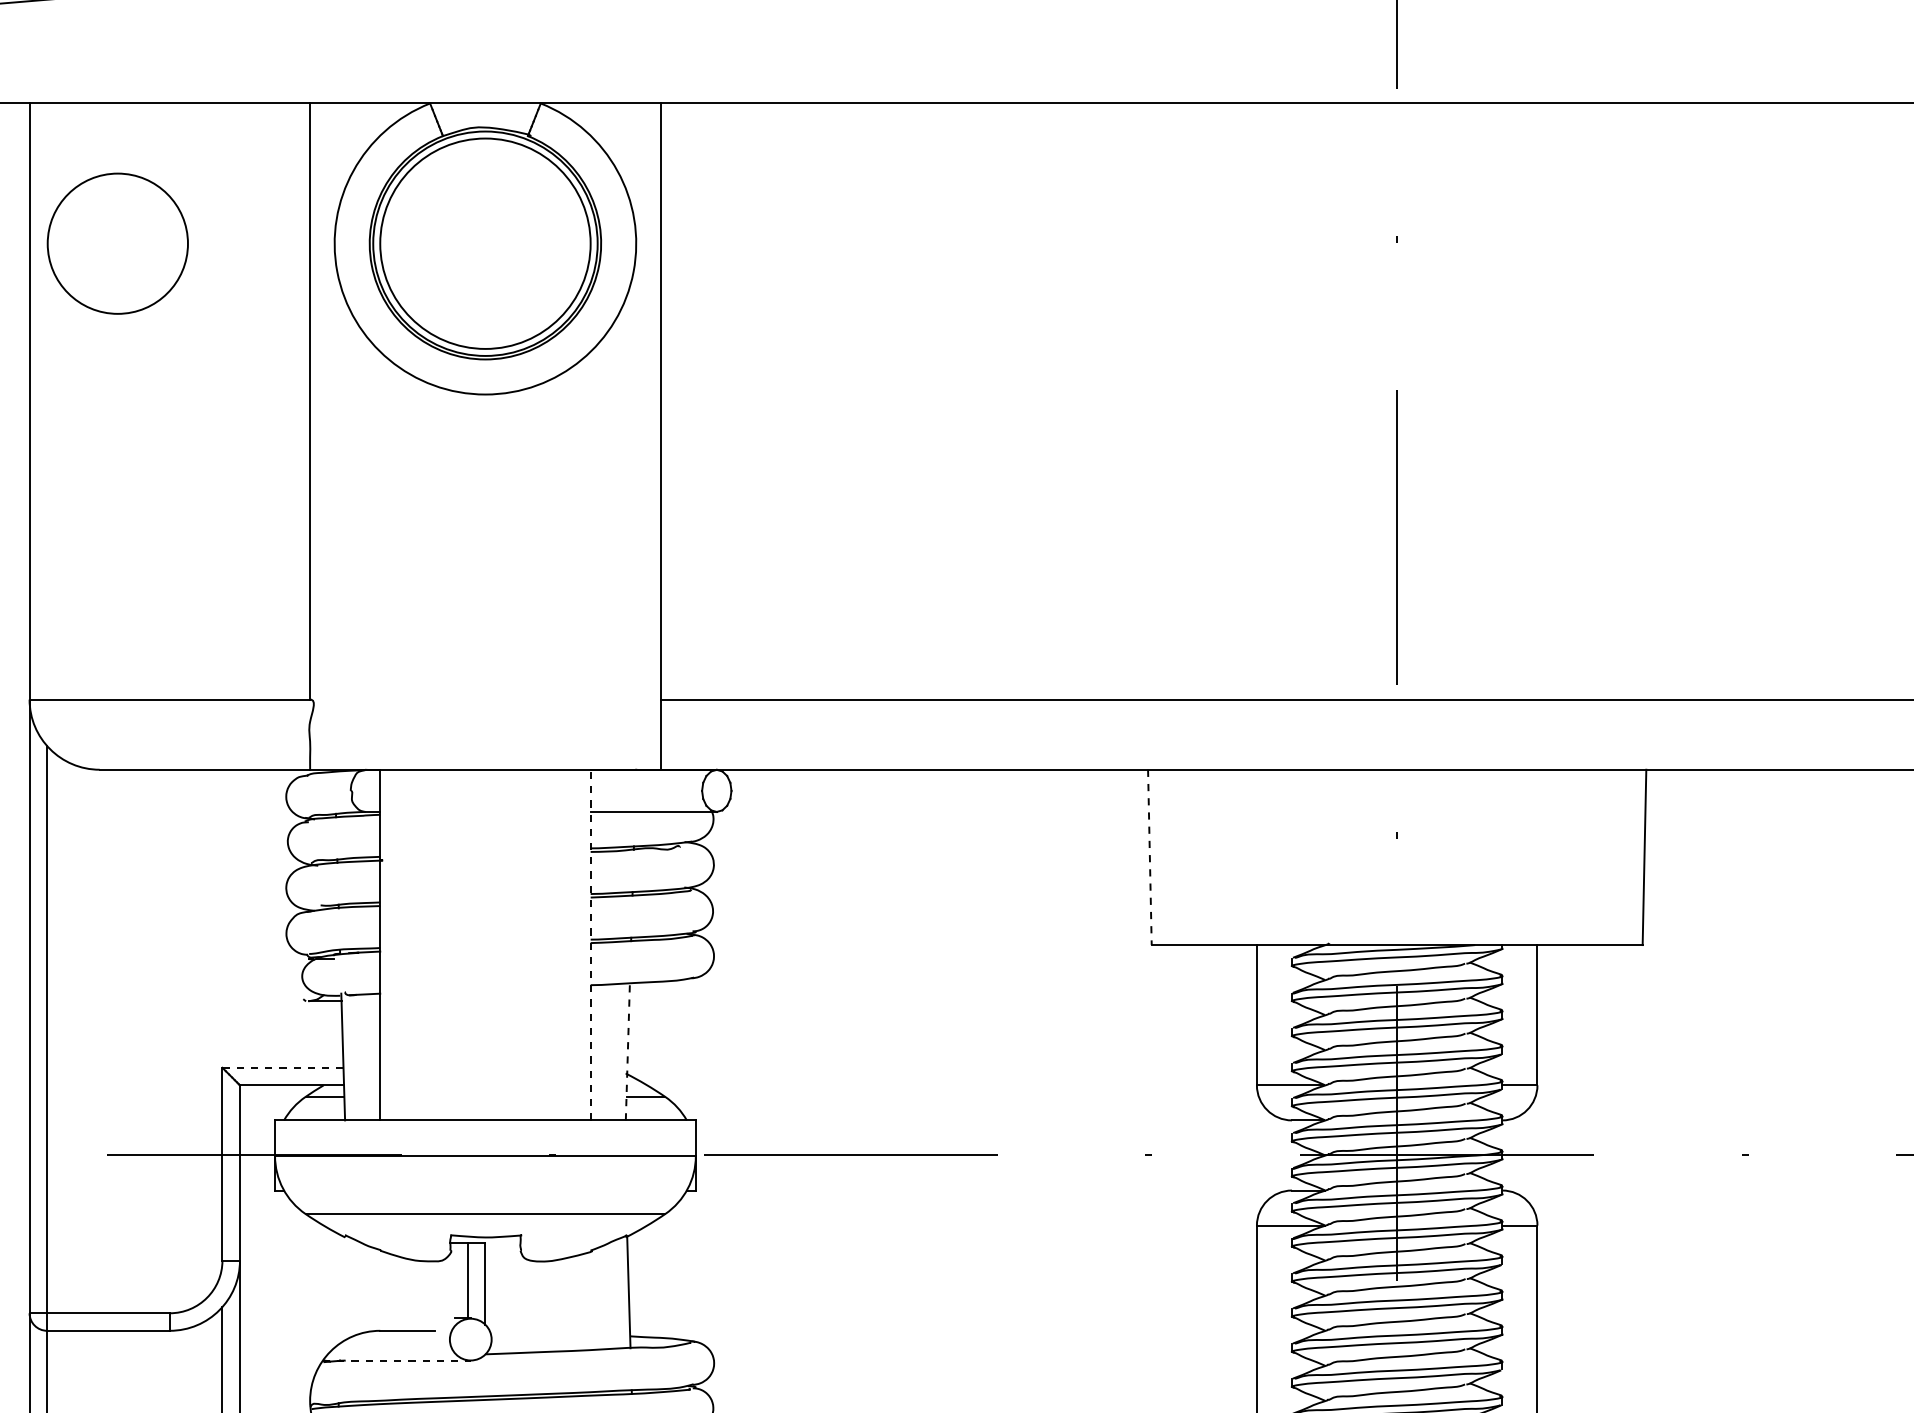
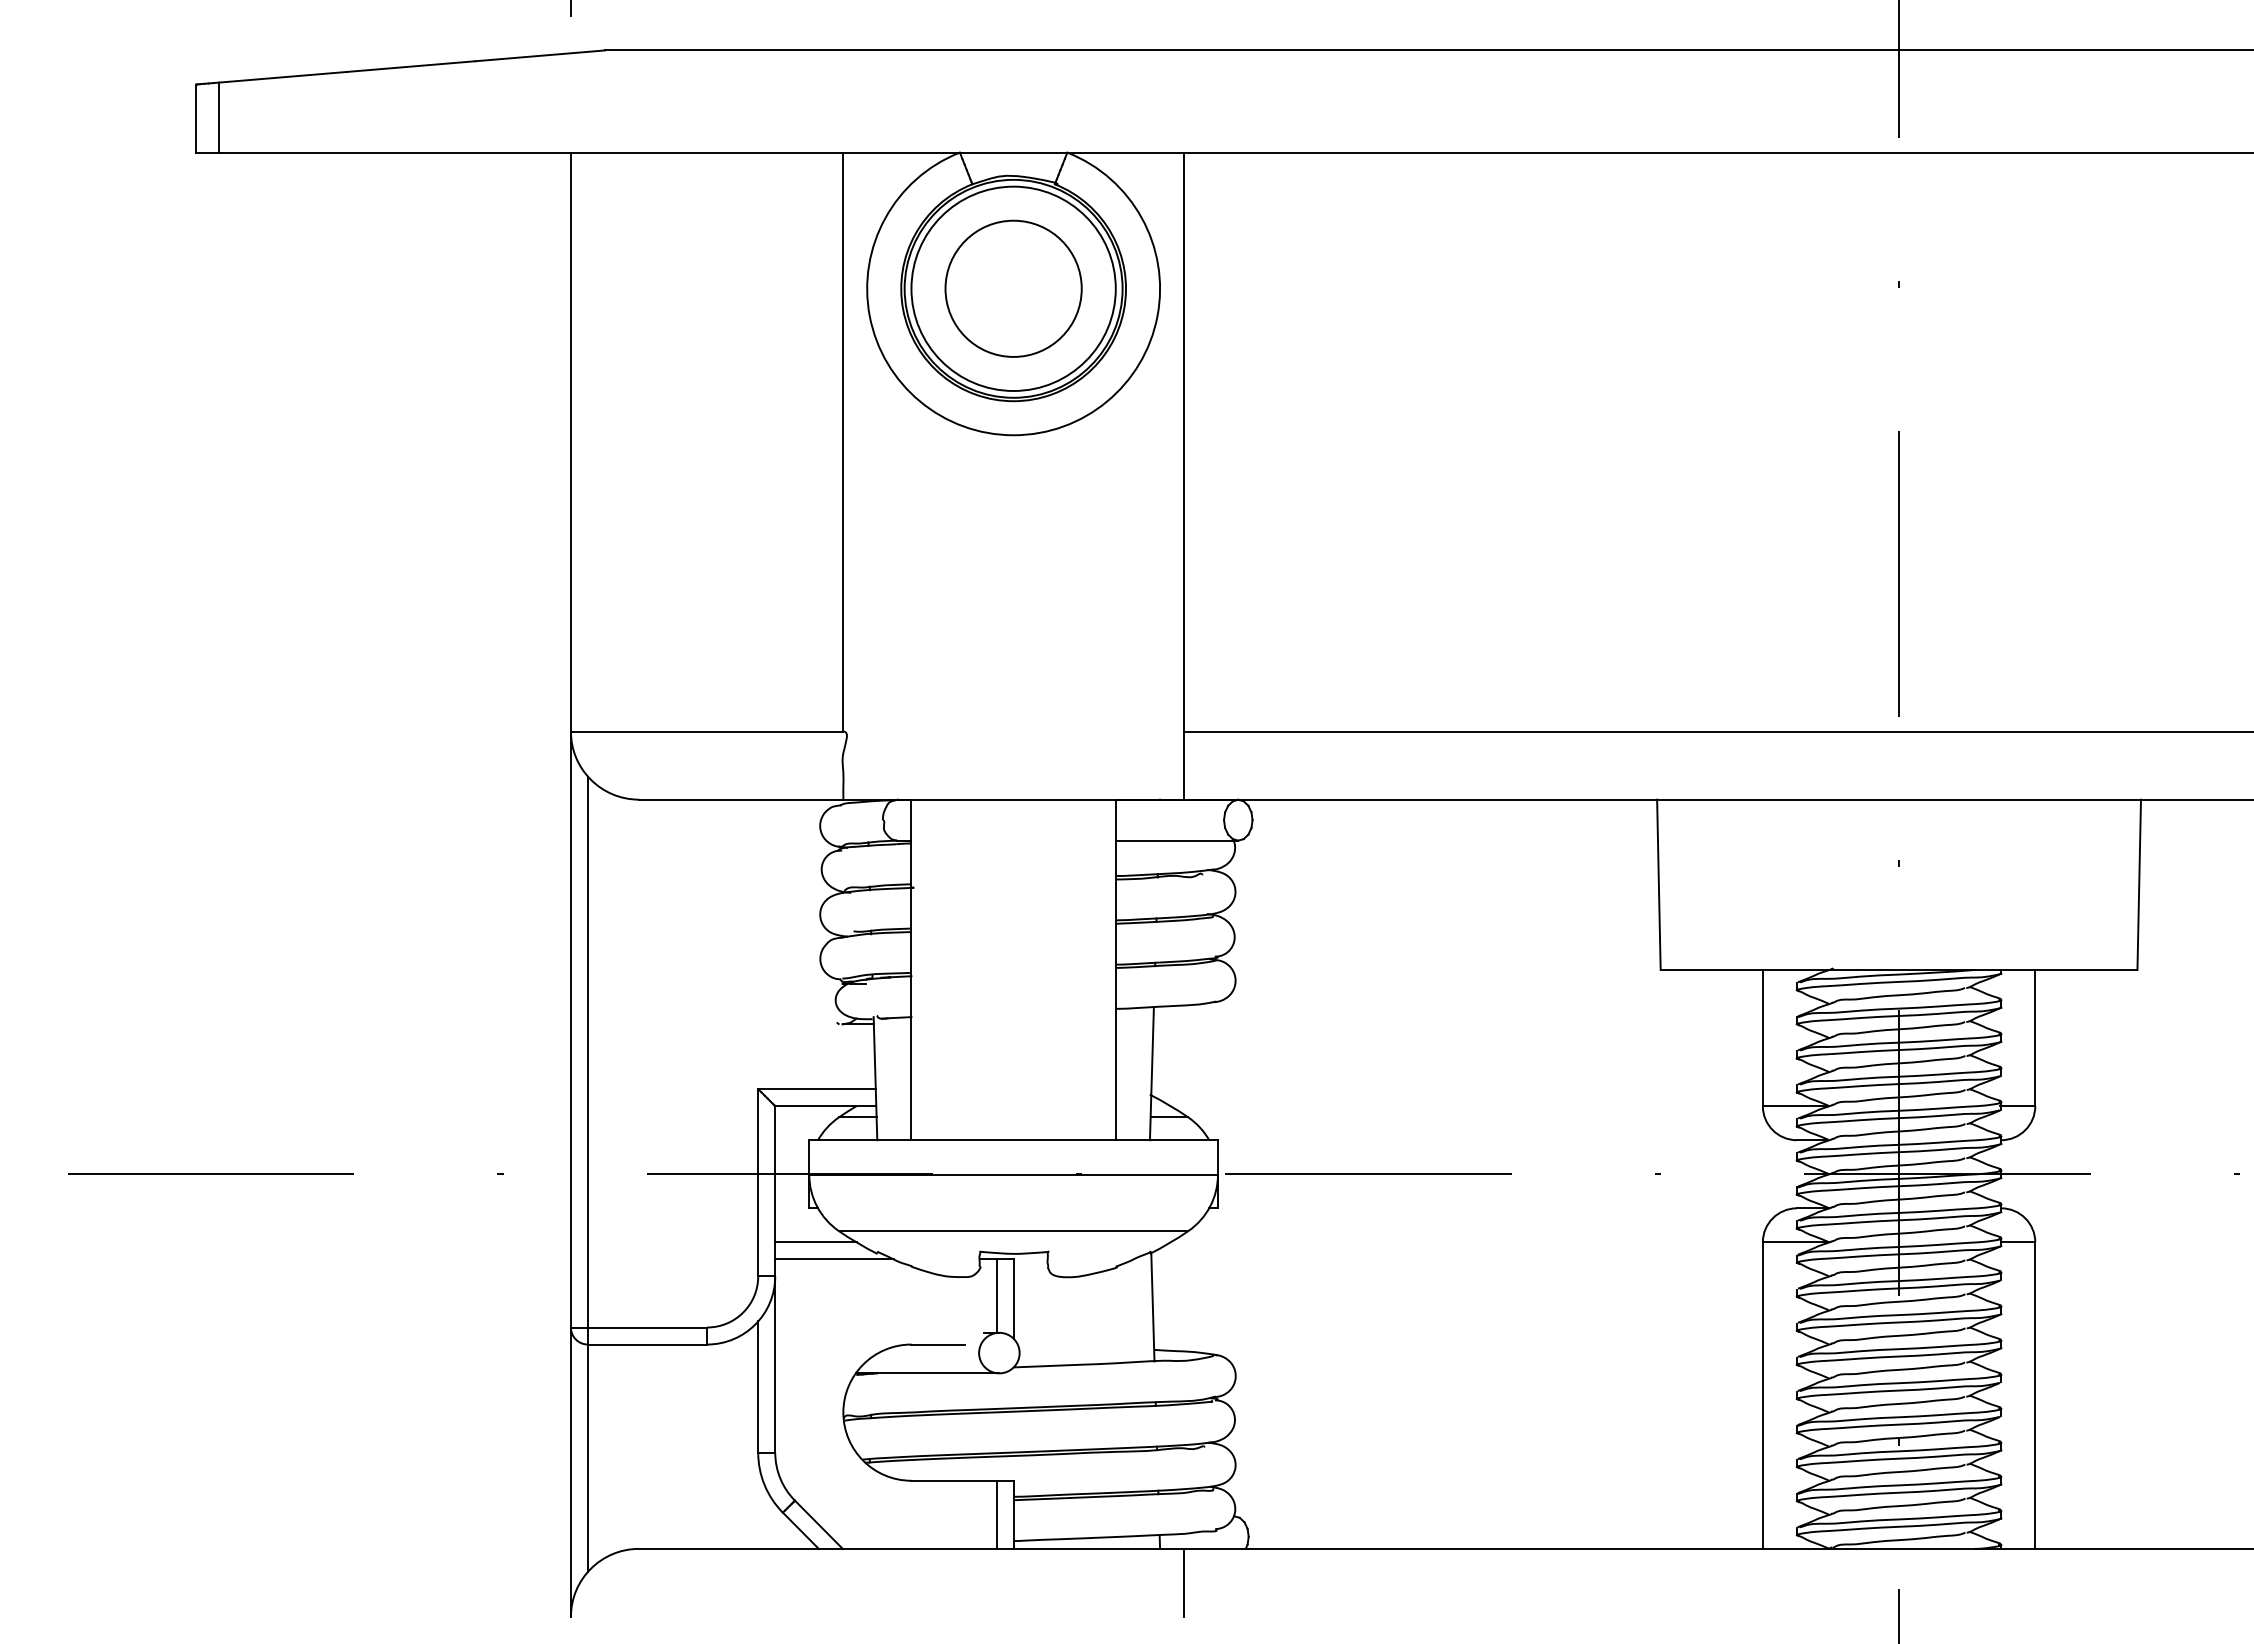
circle: (117, 243) -> (1013, 288), moved
line: (1149, 858) -> (1658, 885), dashed -> solid
line: (590, 944) -> (1115, 969), dashed -> solid
line: (627, 1051) -> (1151, 1073), dashed -> solid
line: (283, 1068) -> (817, 1089), dashed -> solid
line: (281, 1225) -> (815, 1242), added
line: (301, 1243) -> (834, 1259), added
line: (396, 1360) -> (927, 1373), dashed -> solid

